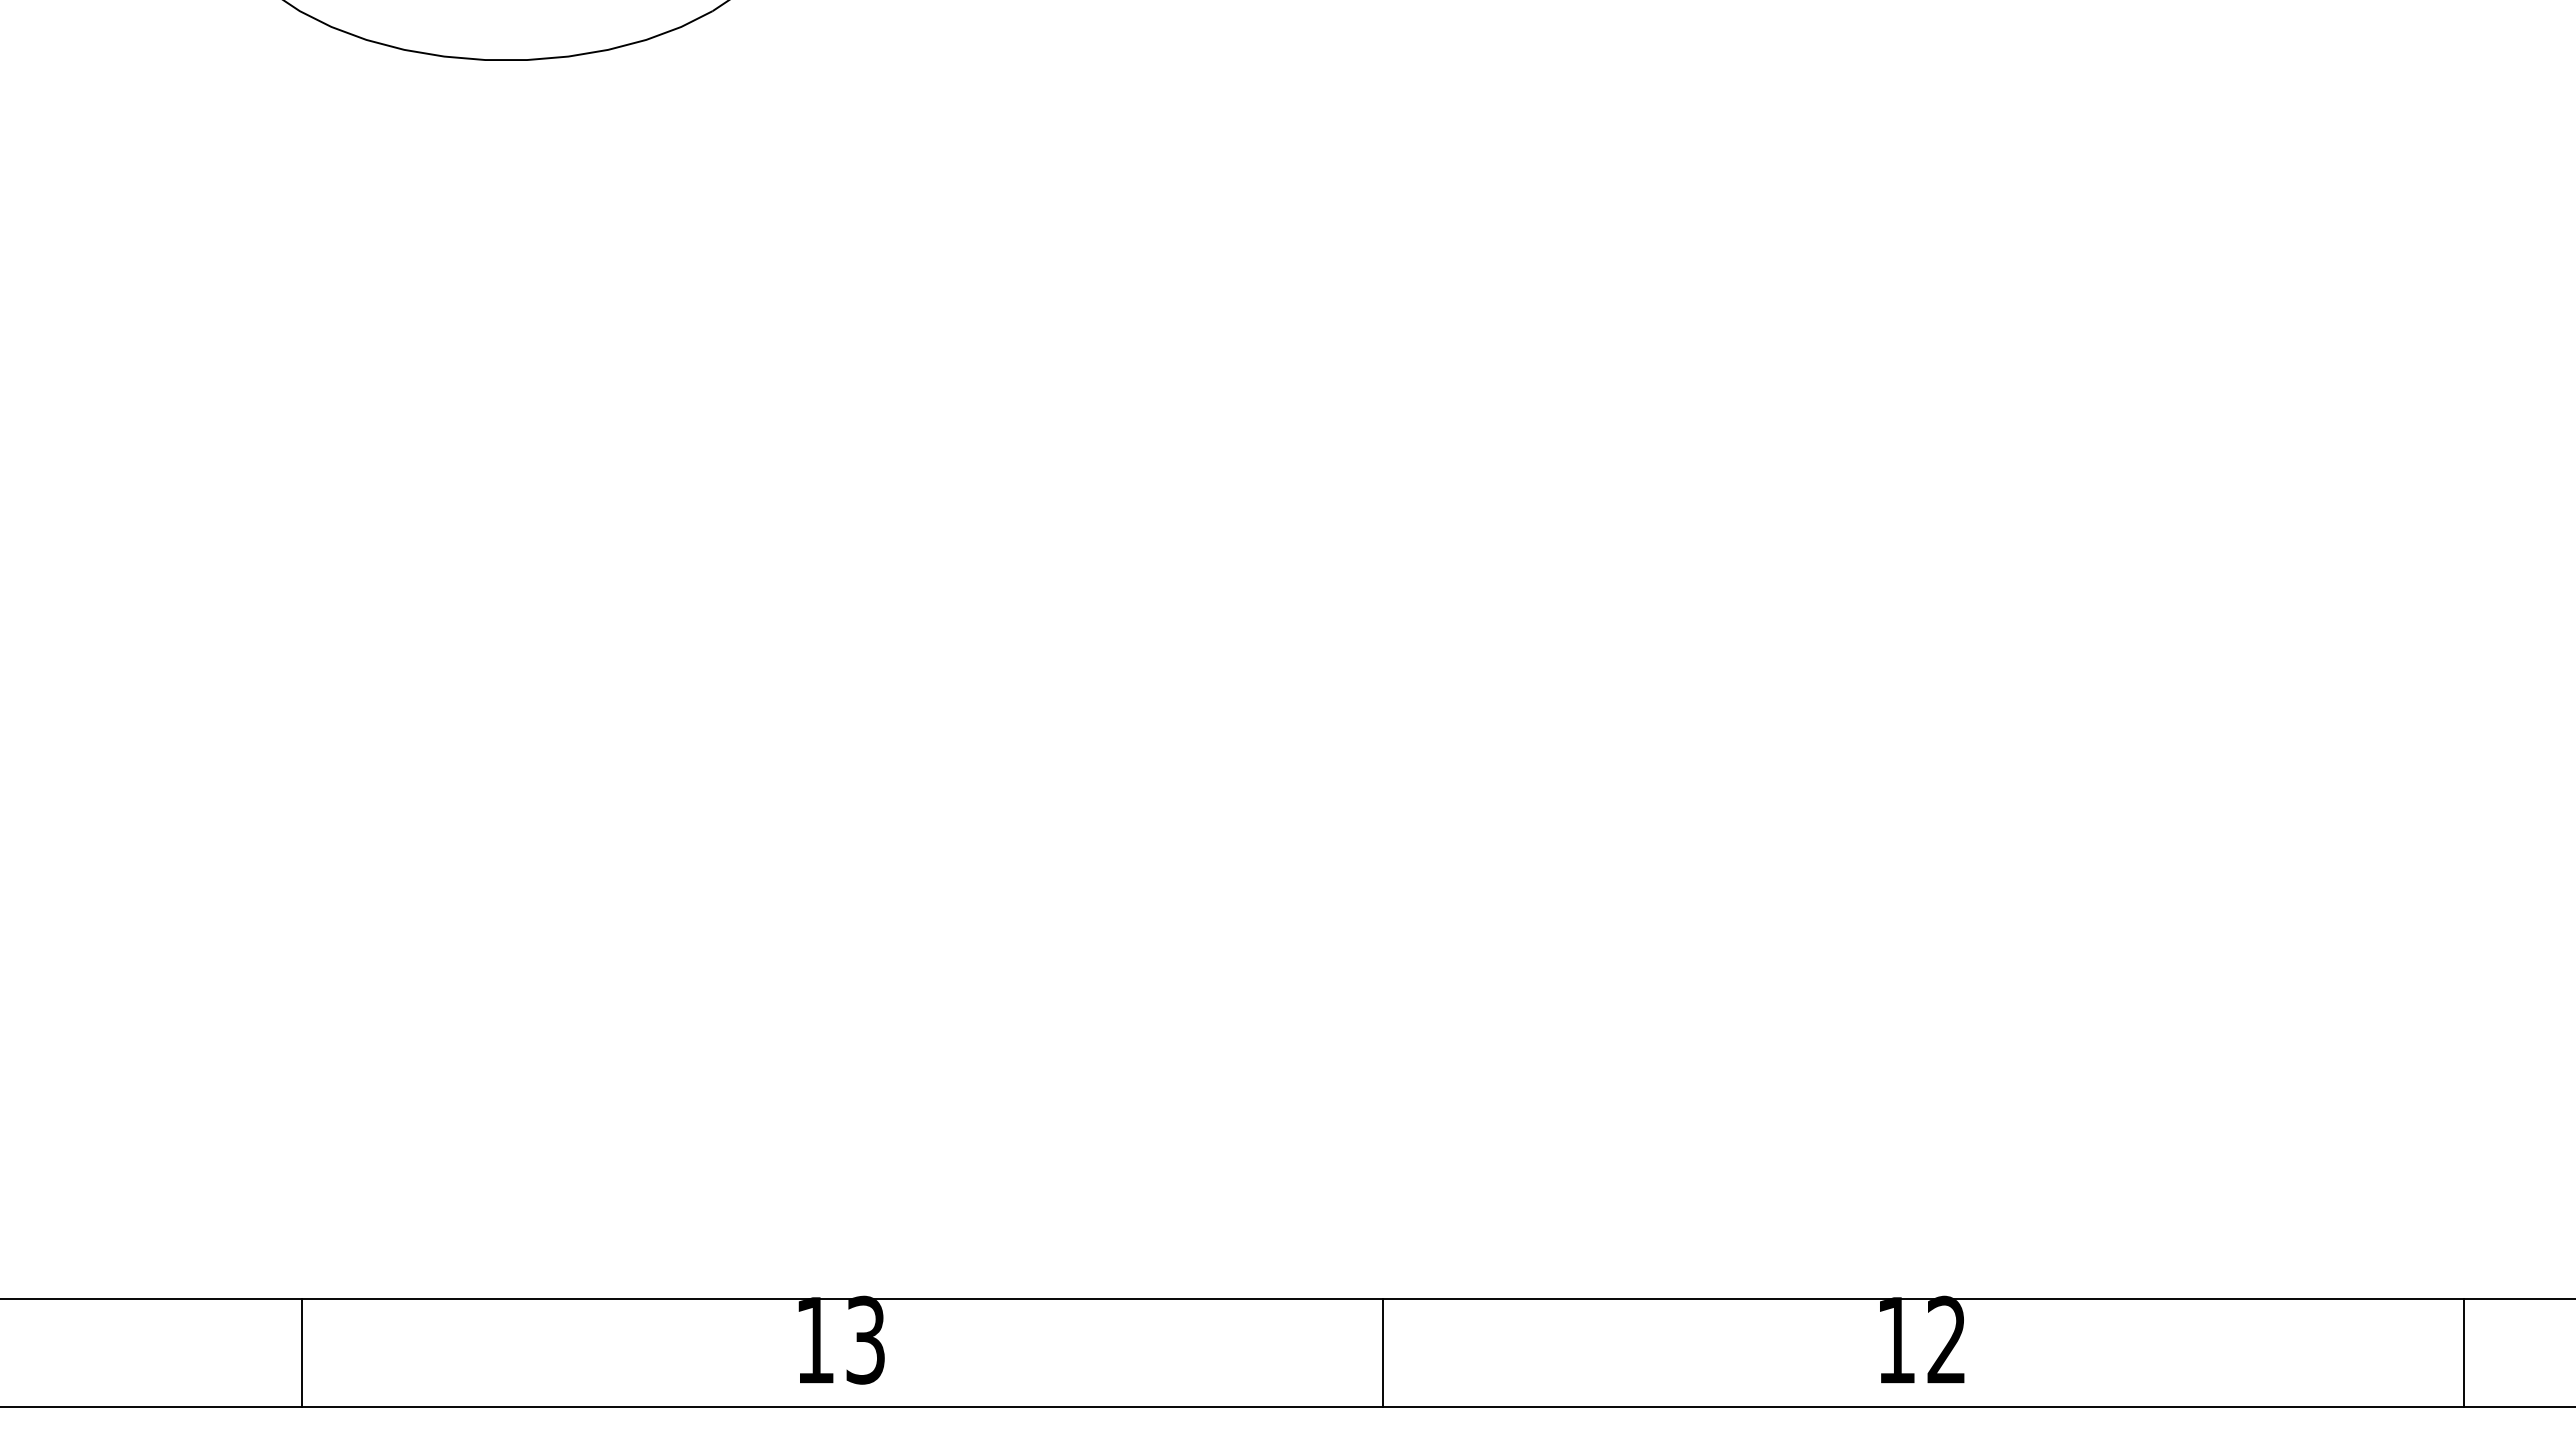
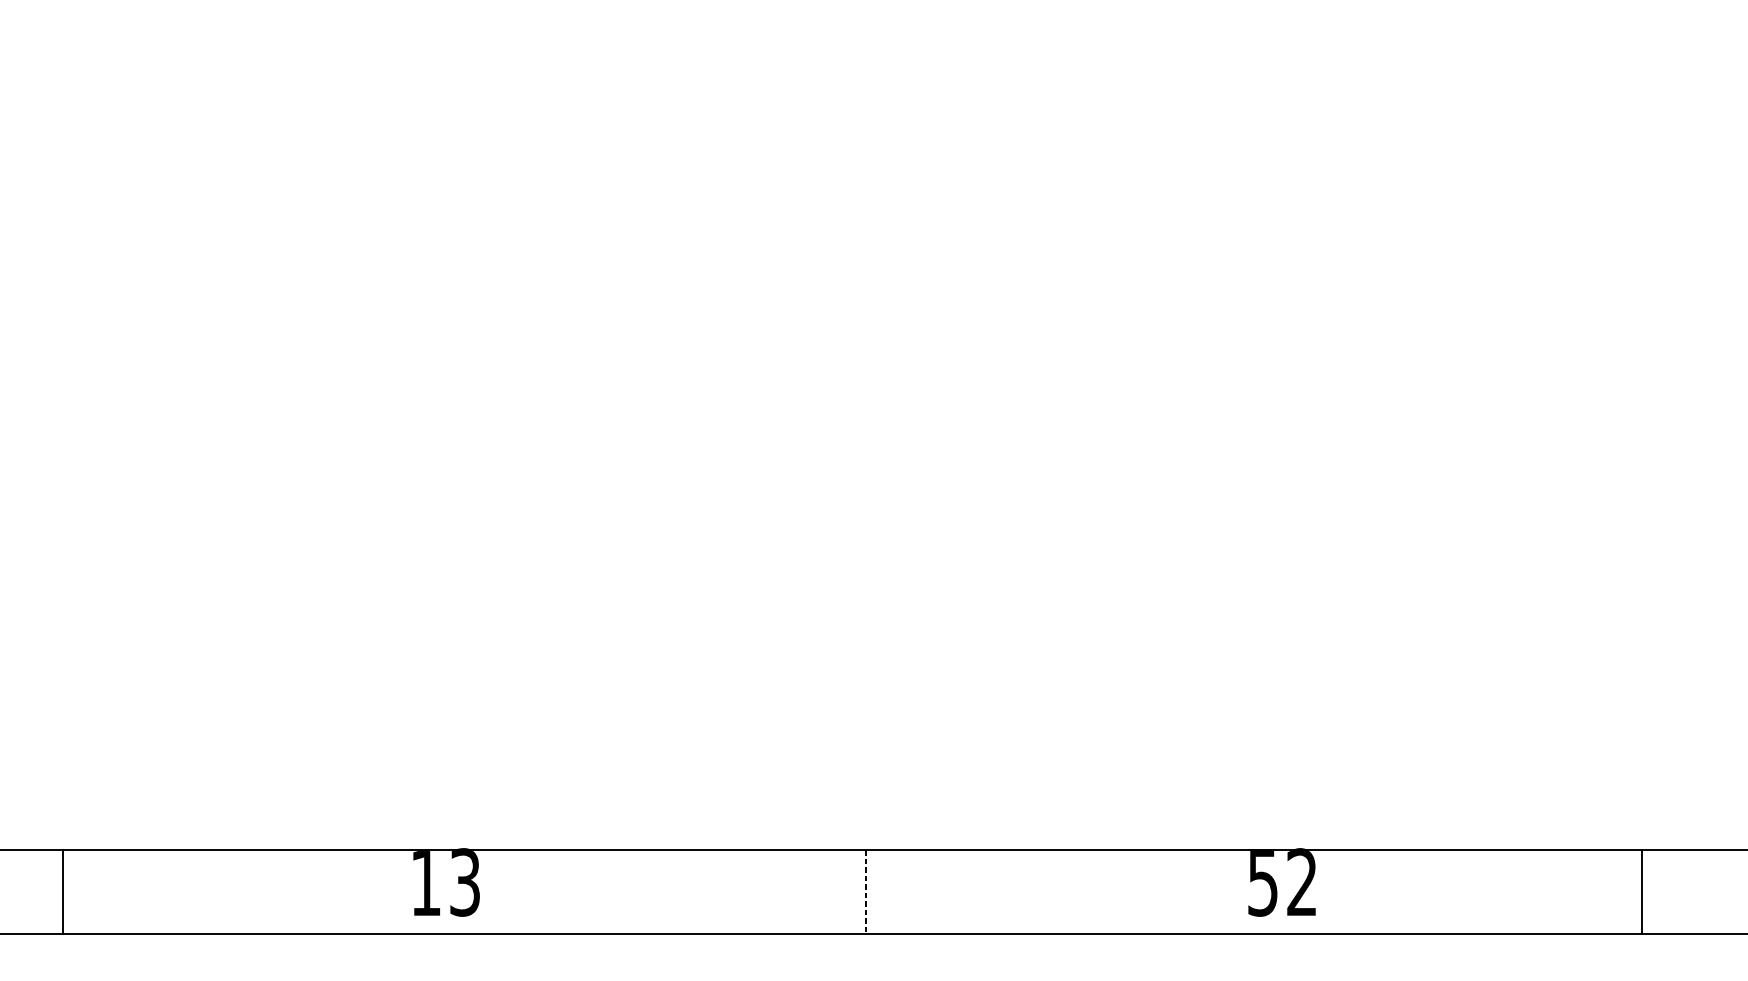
text: (1895, 1340) -> (1262, 882), 12 -> 52
line: (301, 1352) -> (63, 891), moved
line: (2464, 1352) -> (1642, 891), moved
line: (1382, 1353) -> (865, 892), solid -> dashed

